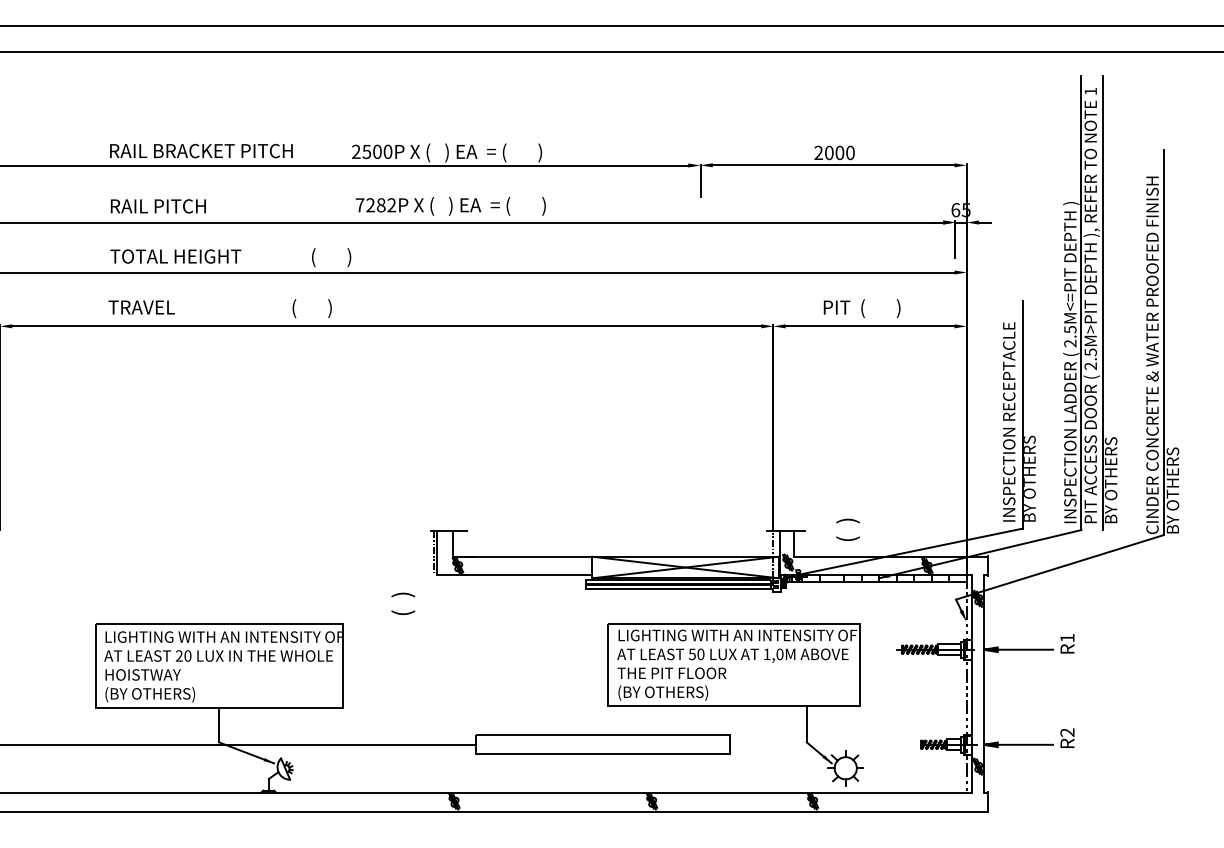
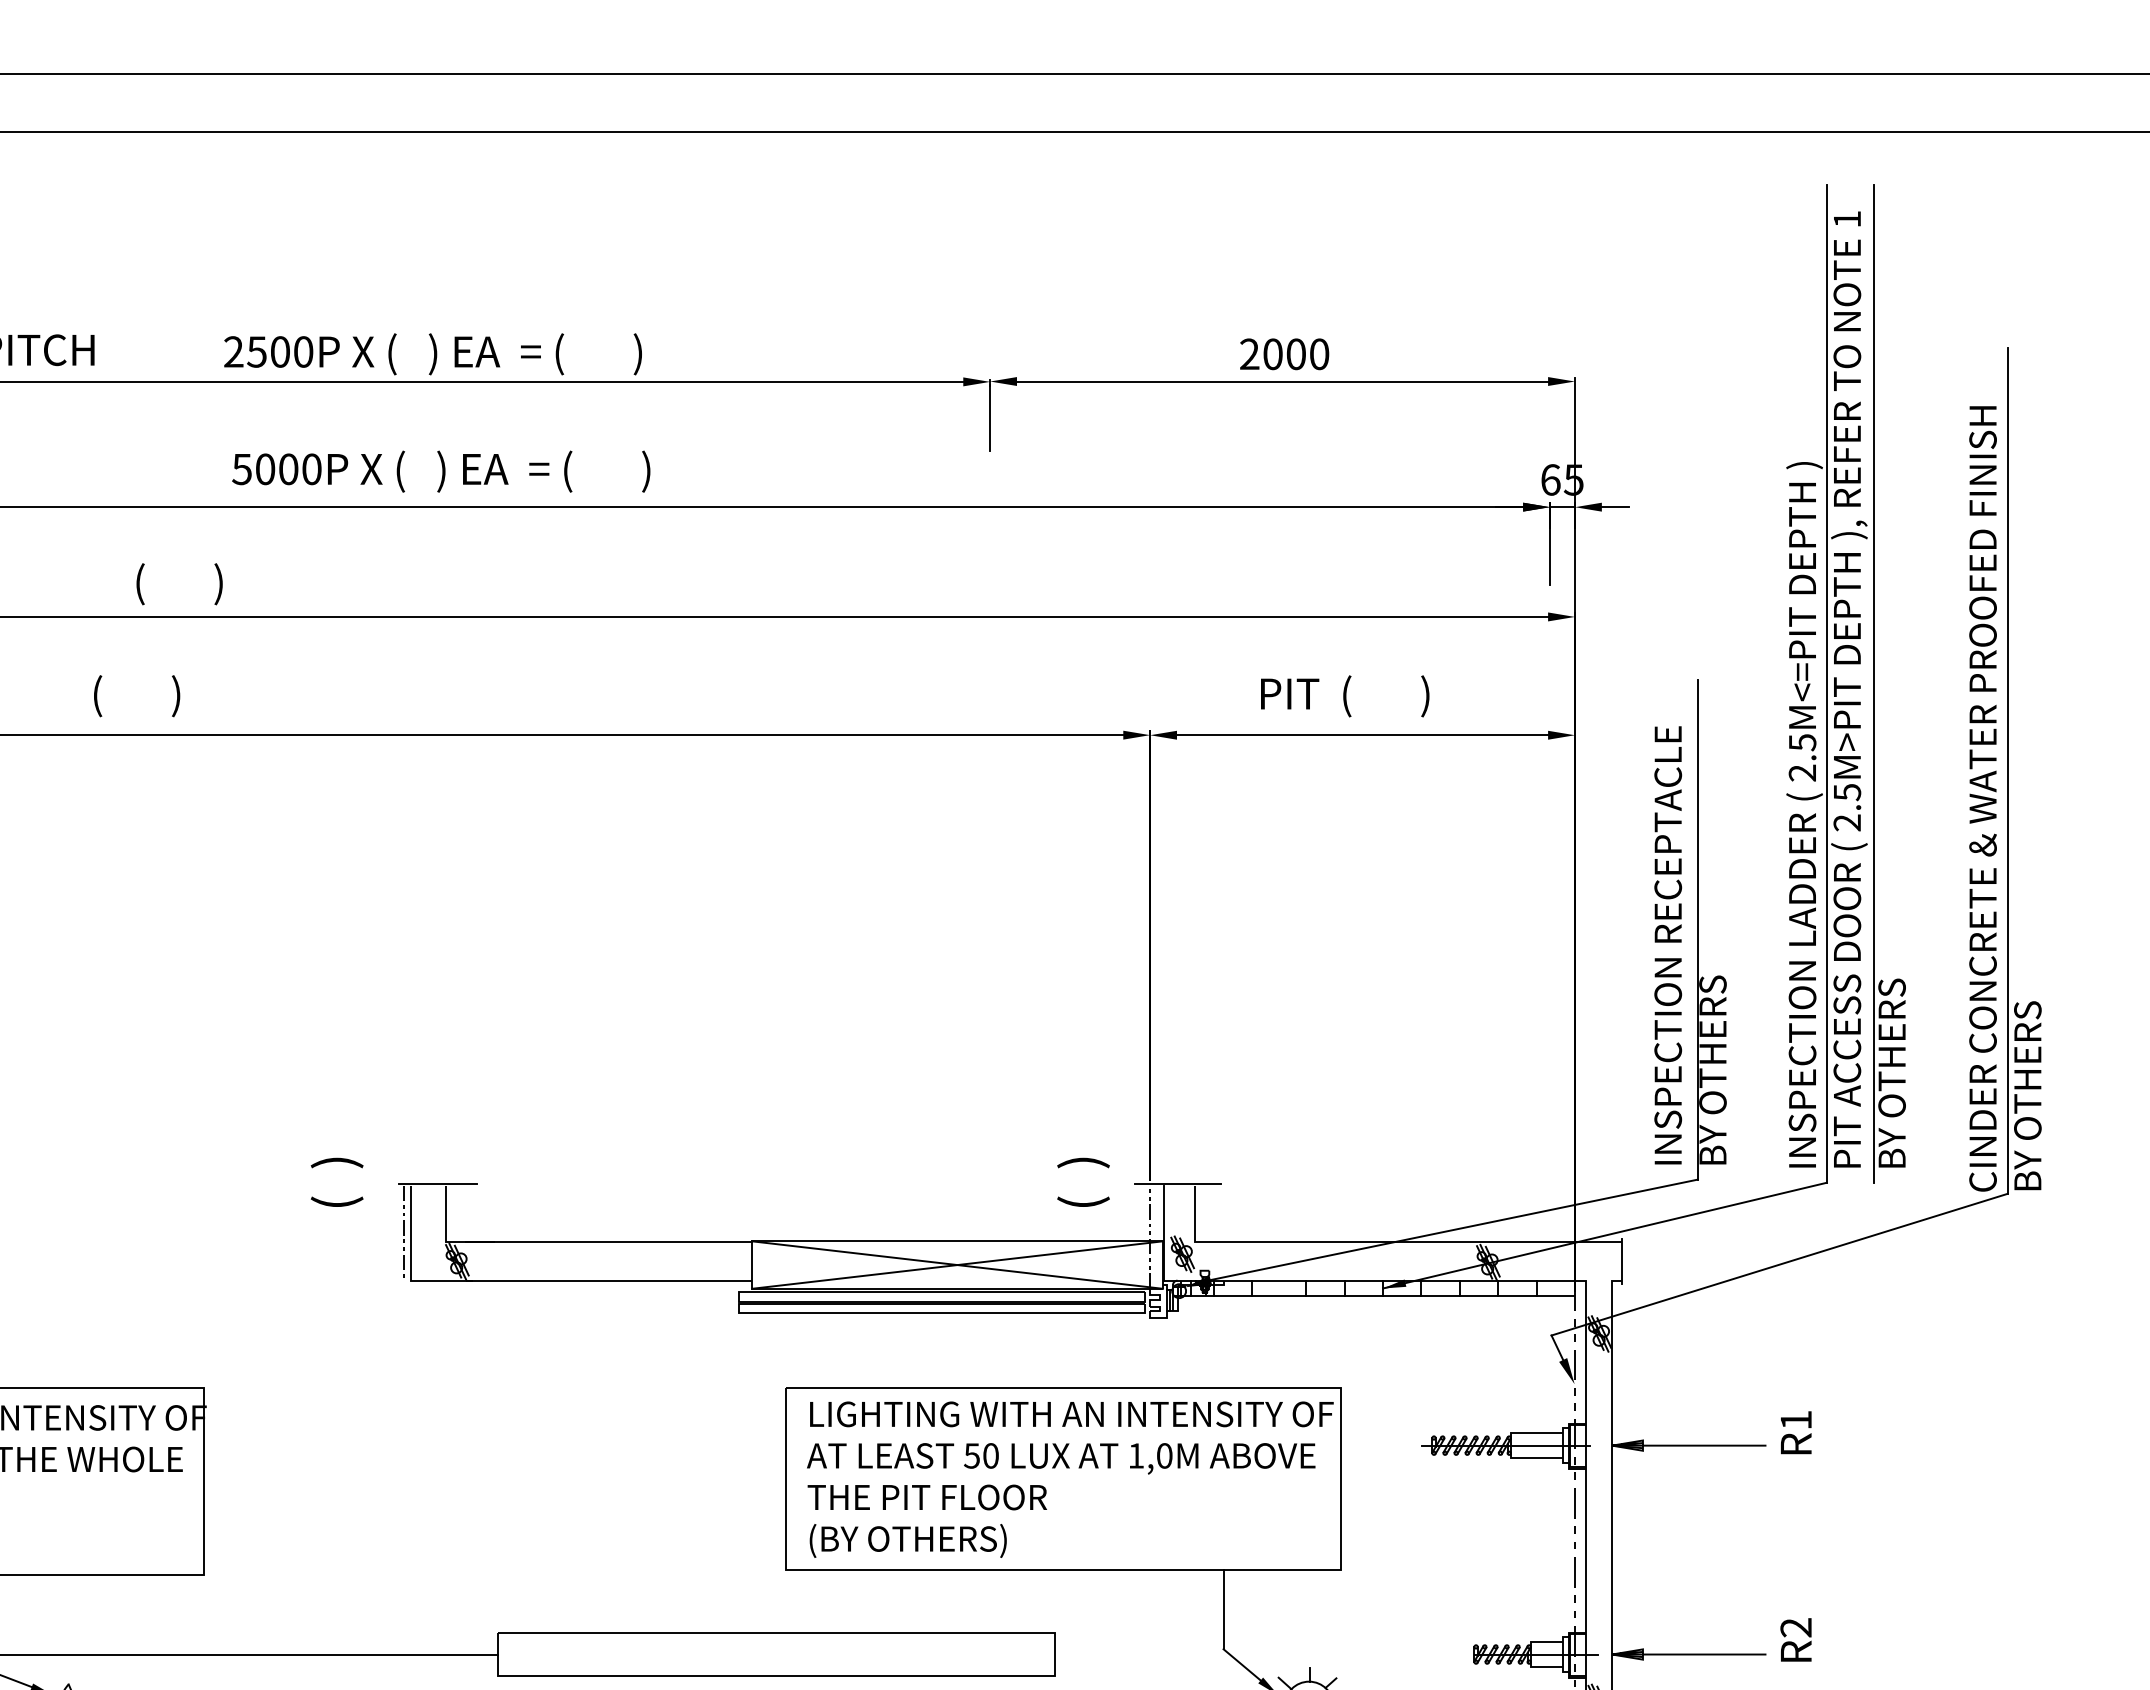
text: (375, 205) -> (276, 469), 7282P -> 5000P
text: (847, 529) -> (1082, 1181), moved
text: (403, 603) -> (337, 1181), moved

